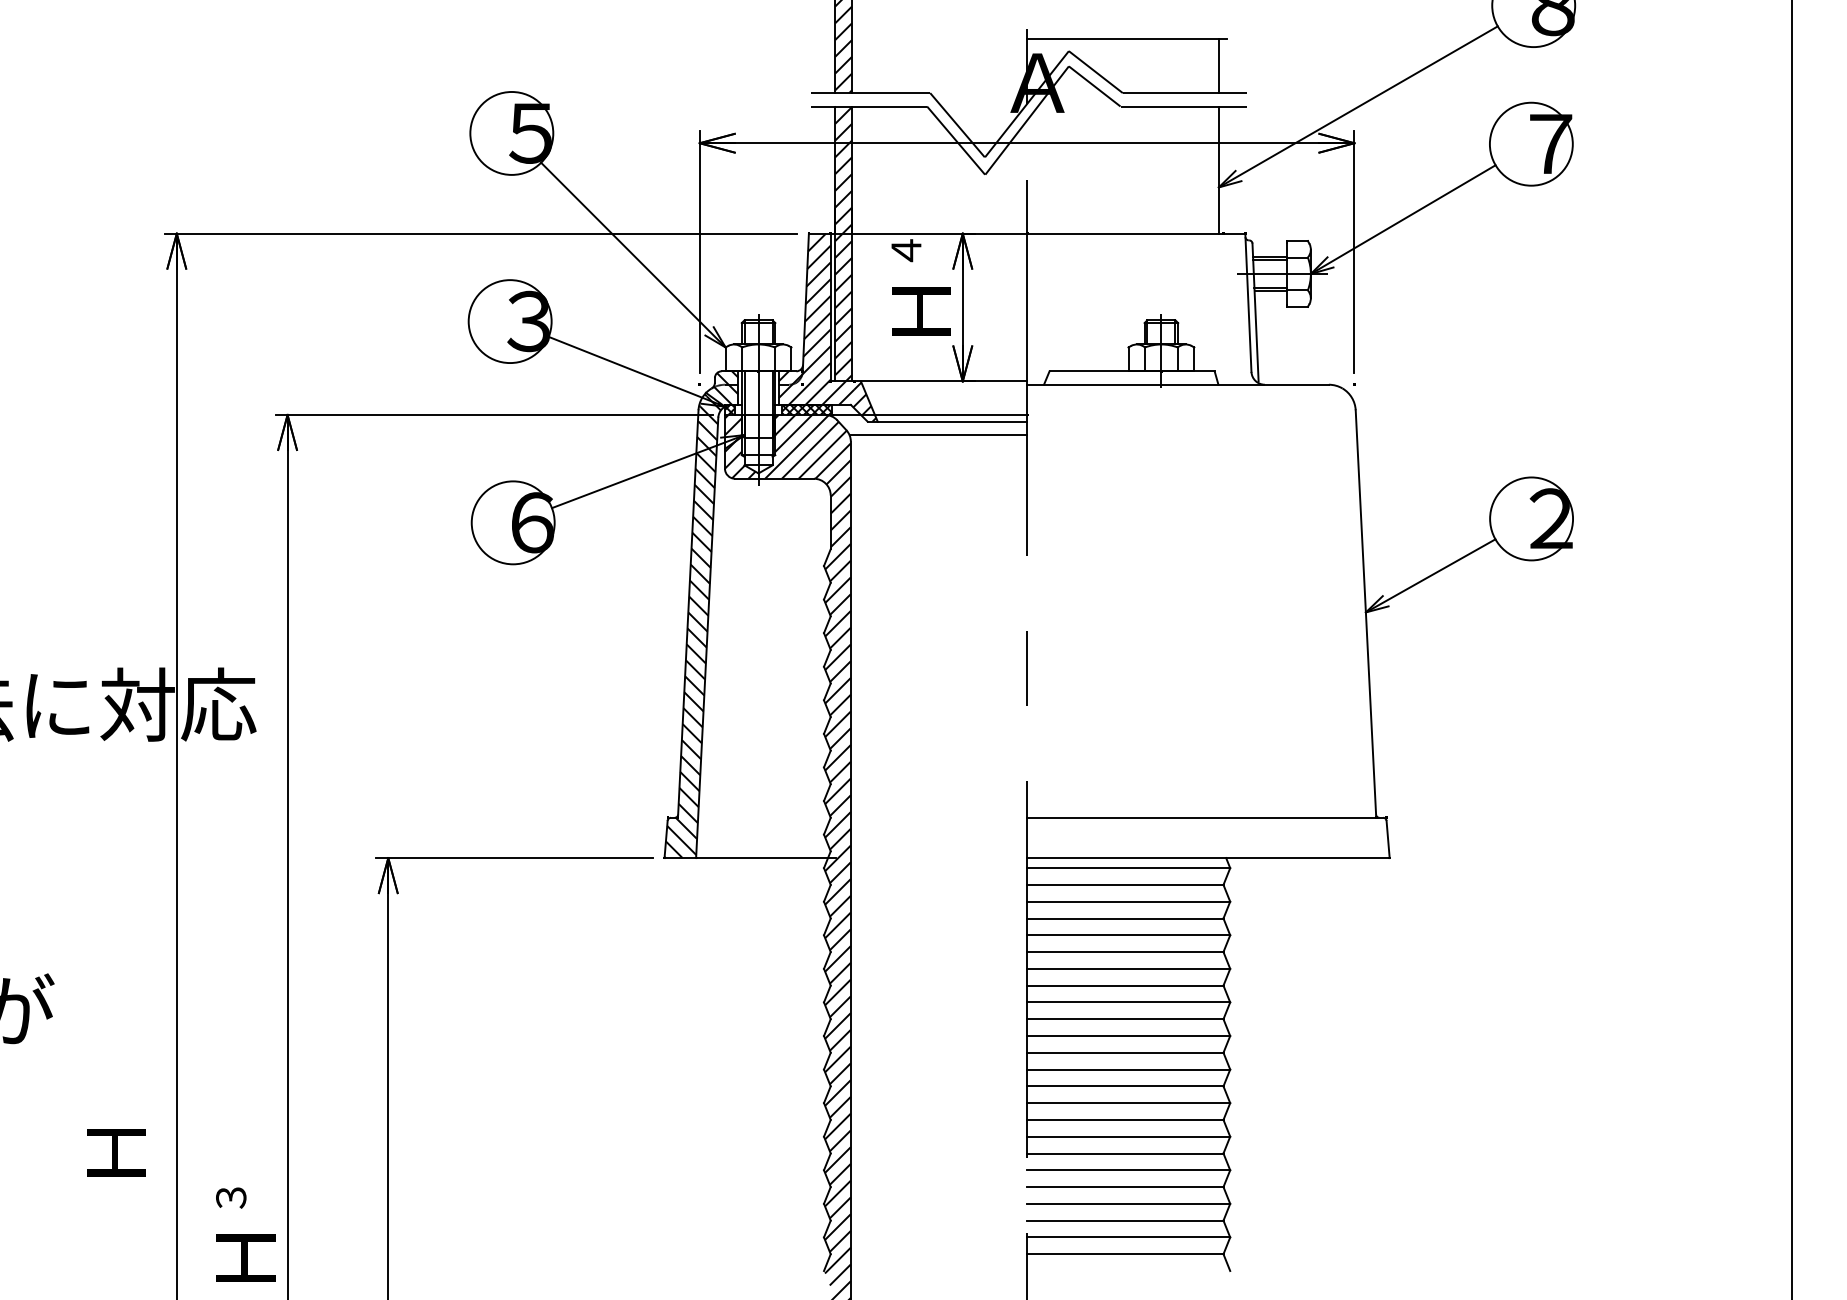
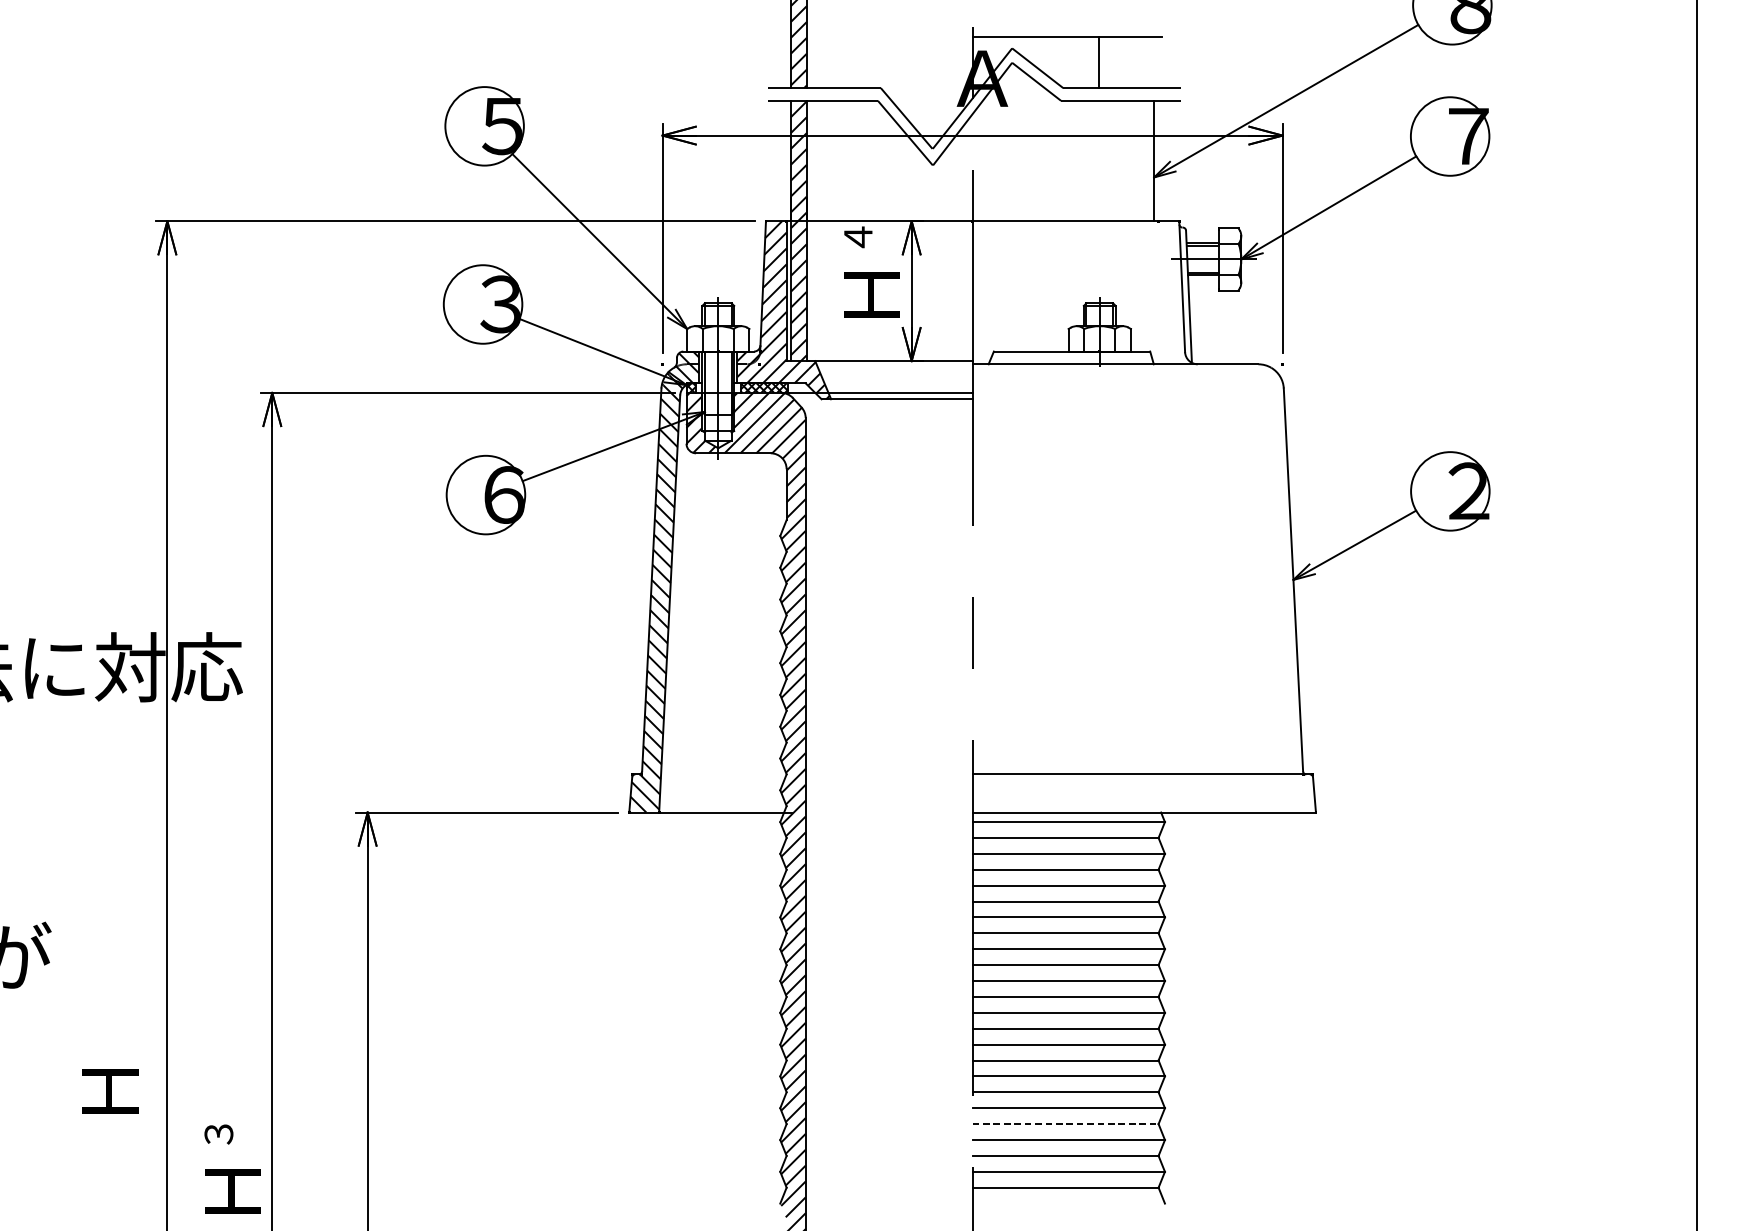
line: (1218, 65) -> (1098, 61), moved
line: (938, 435) -> (888, 412), removed
line: (1125, 1187) -> (1065, 1124), solid -> dashed

